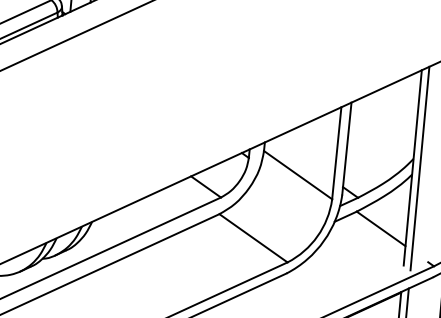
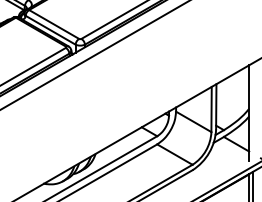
line: (419, 169) -> (252, 113), removed

